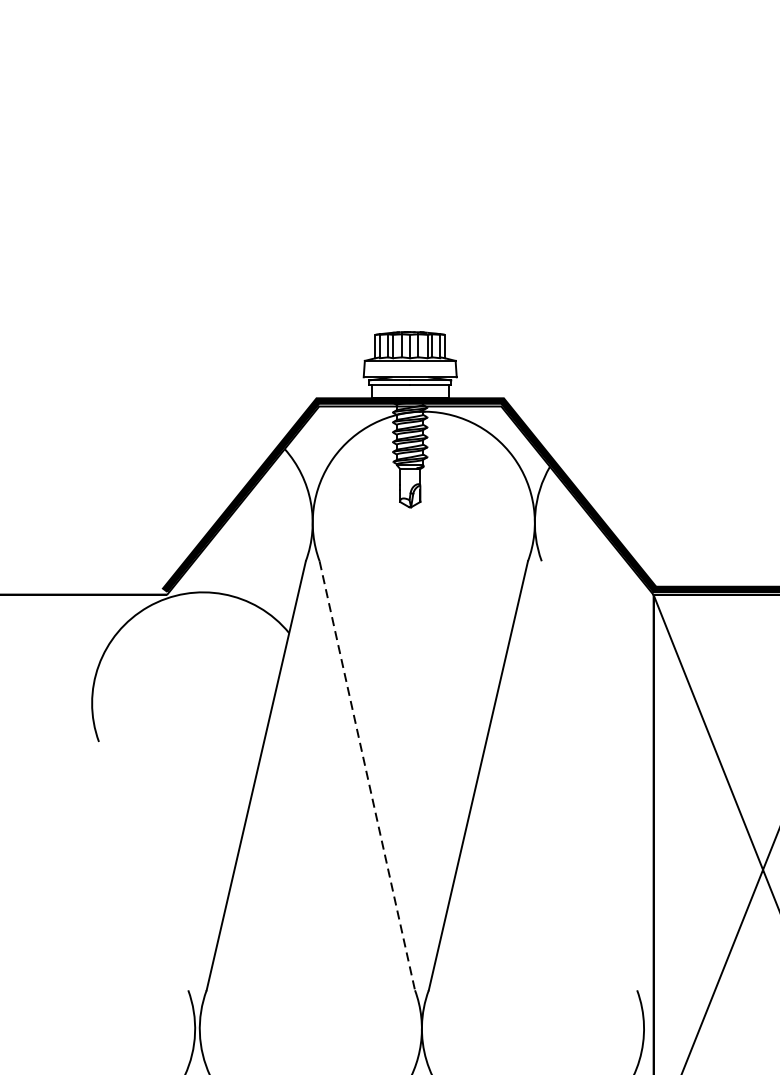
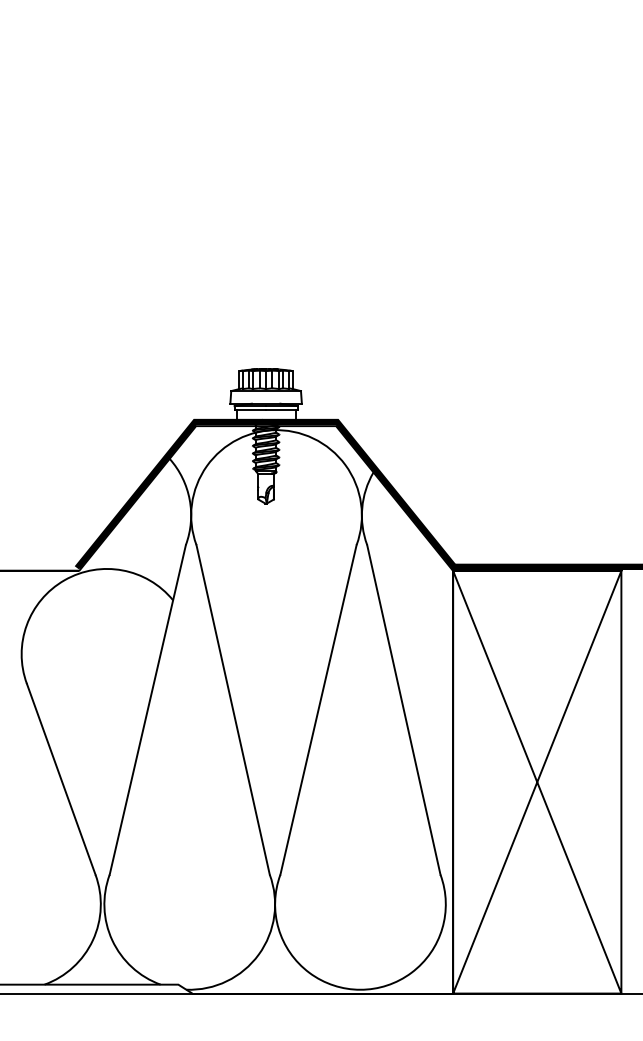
line: (367, 775) -> (233, 709), dashed -> solid
line: (588, 775) -> (403, 709), added
line: (142, 864) -> (60, 778), added

